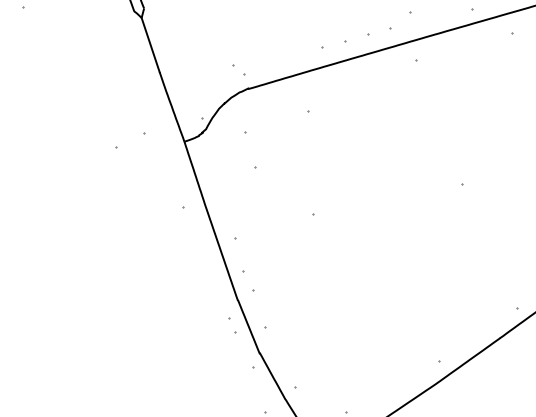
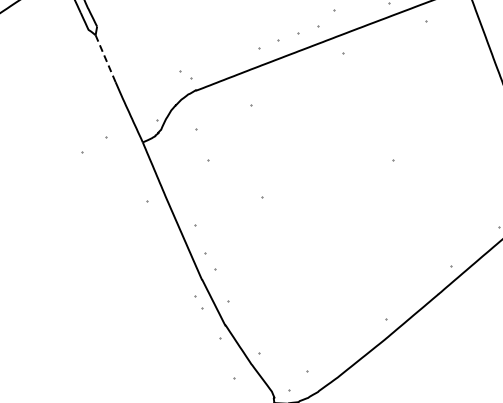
line: (150, 44) -> (105, 58), solid -> dashed

